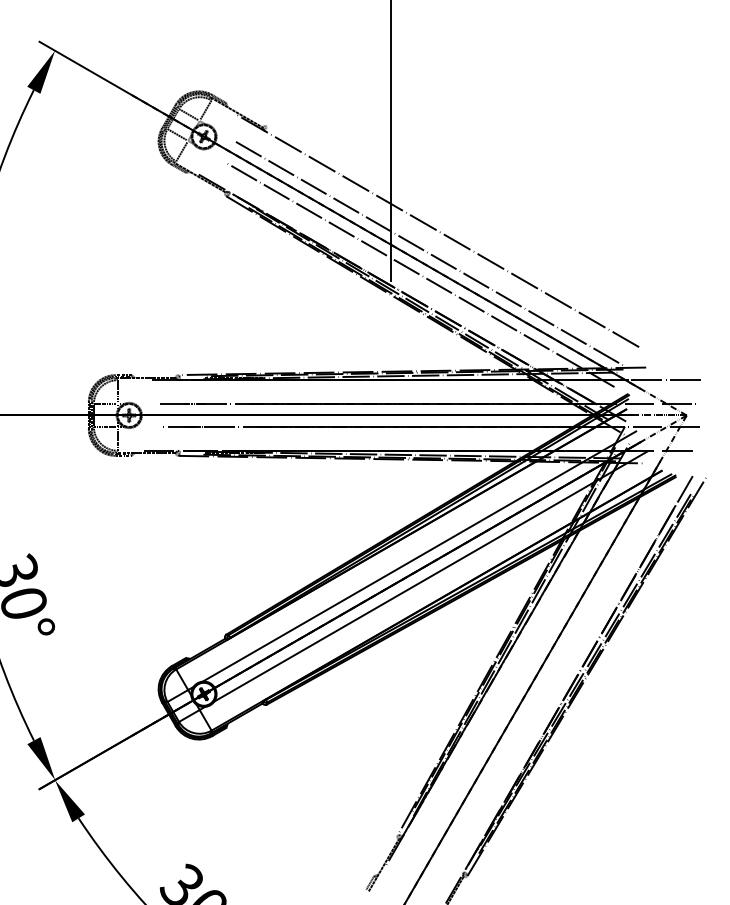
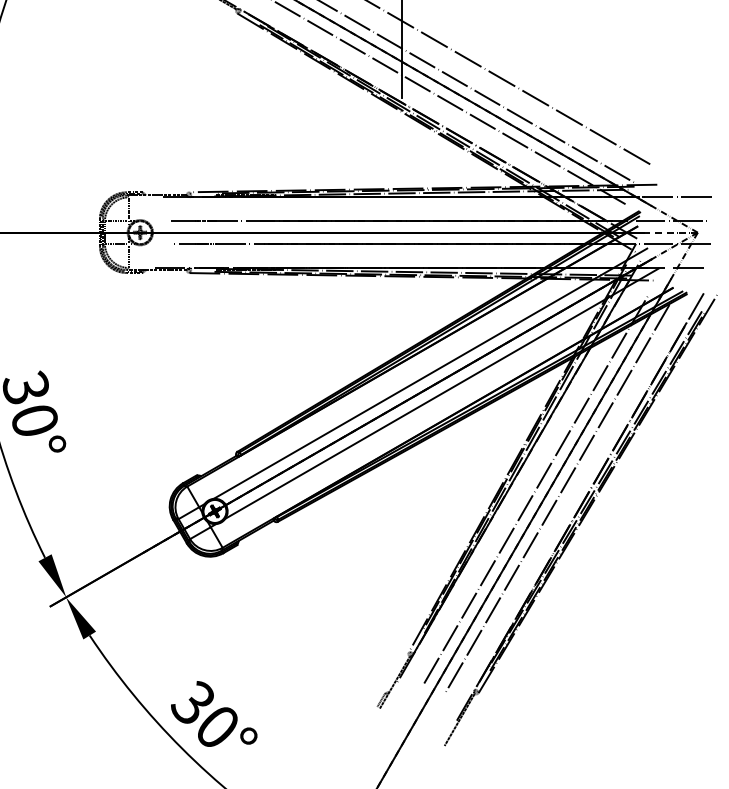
line: (525, 671) -> (536, 488), added
line: (545, 682) -> (556, 499), added

